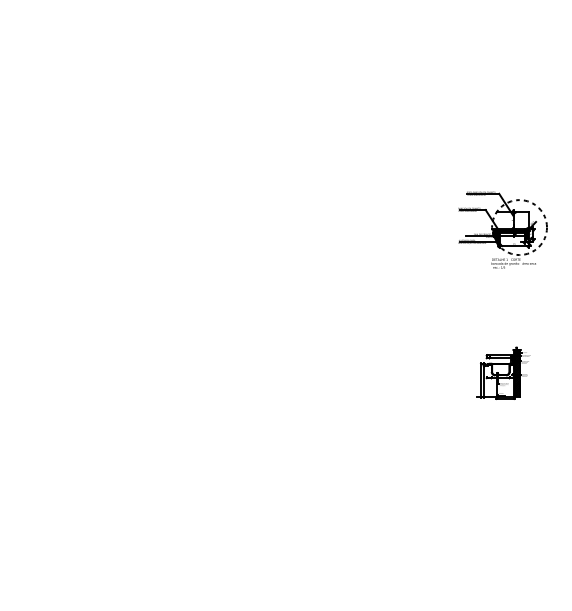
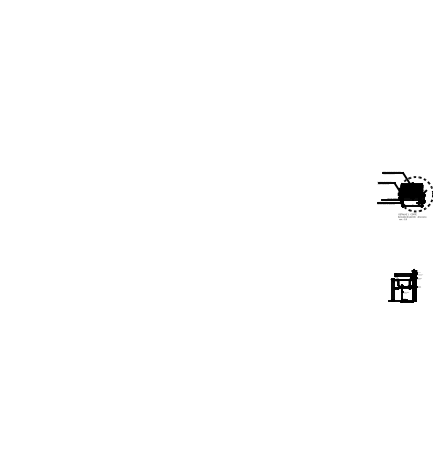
hatch: (509, 219) -> (409, 189), added

